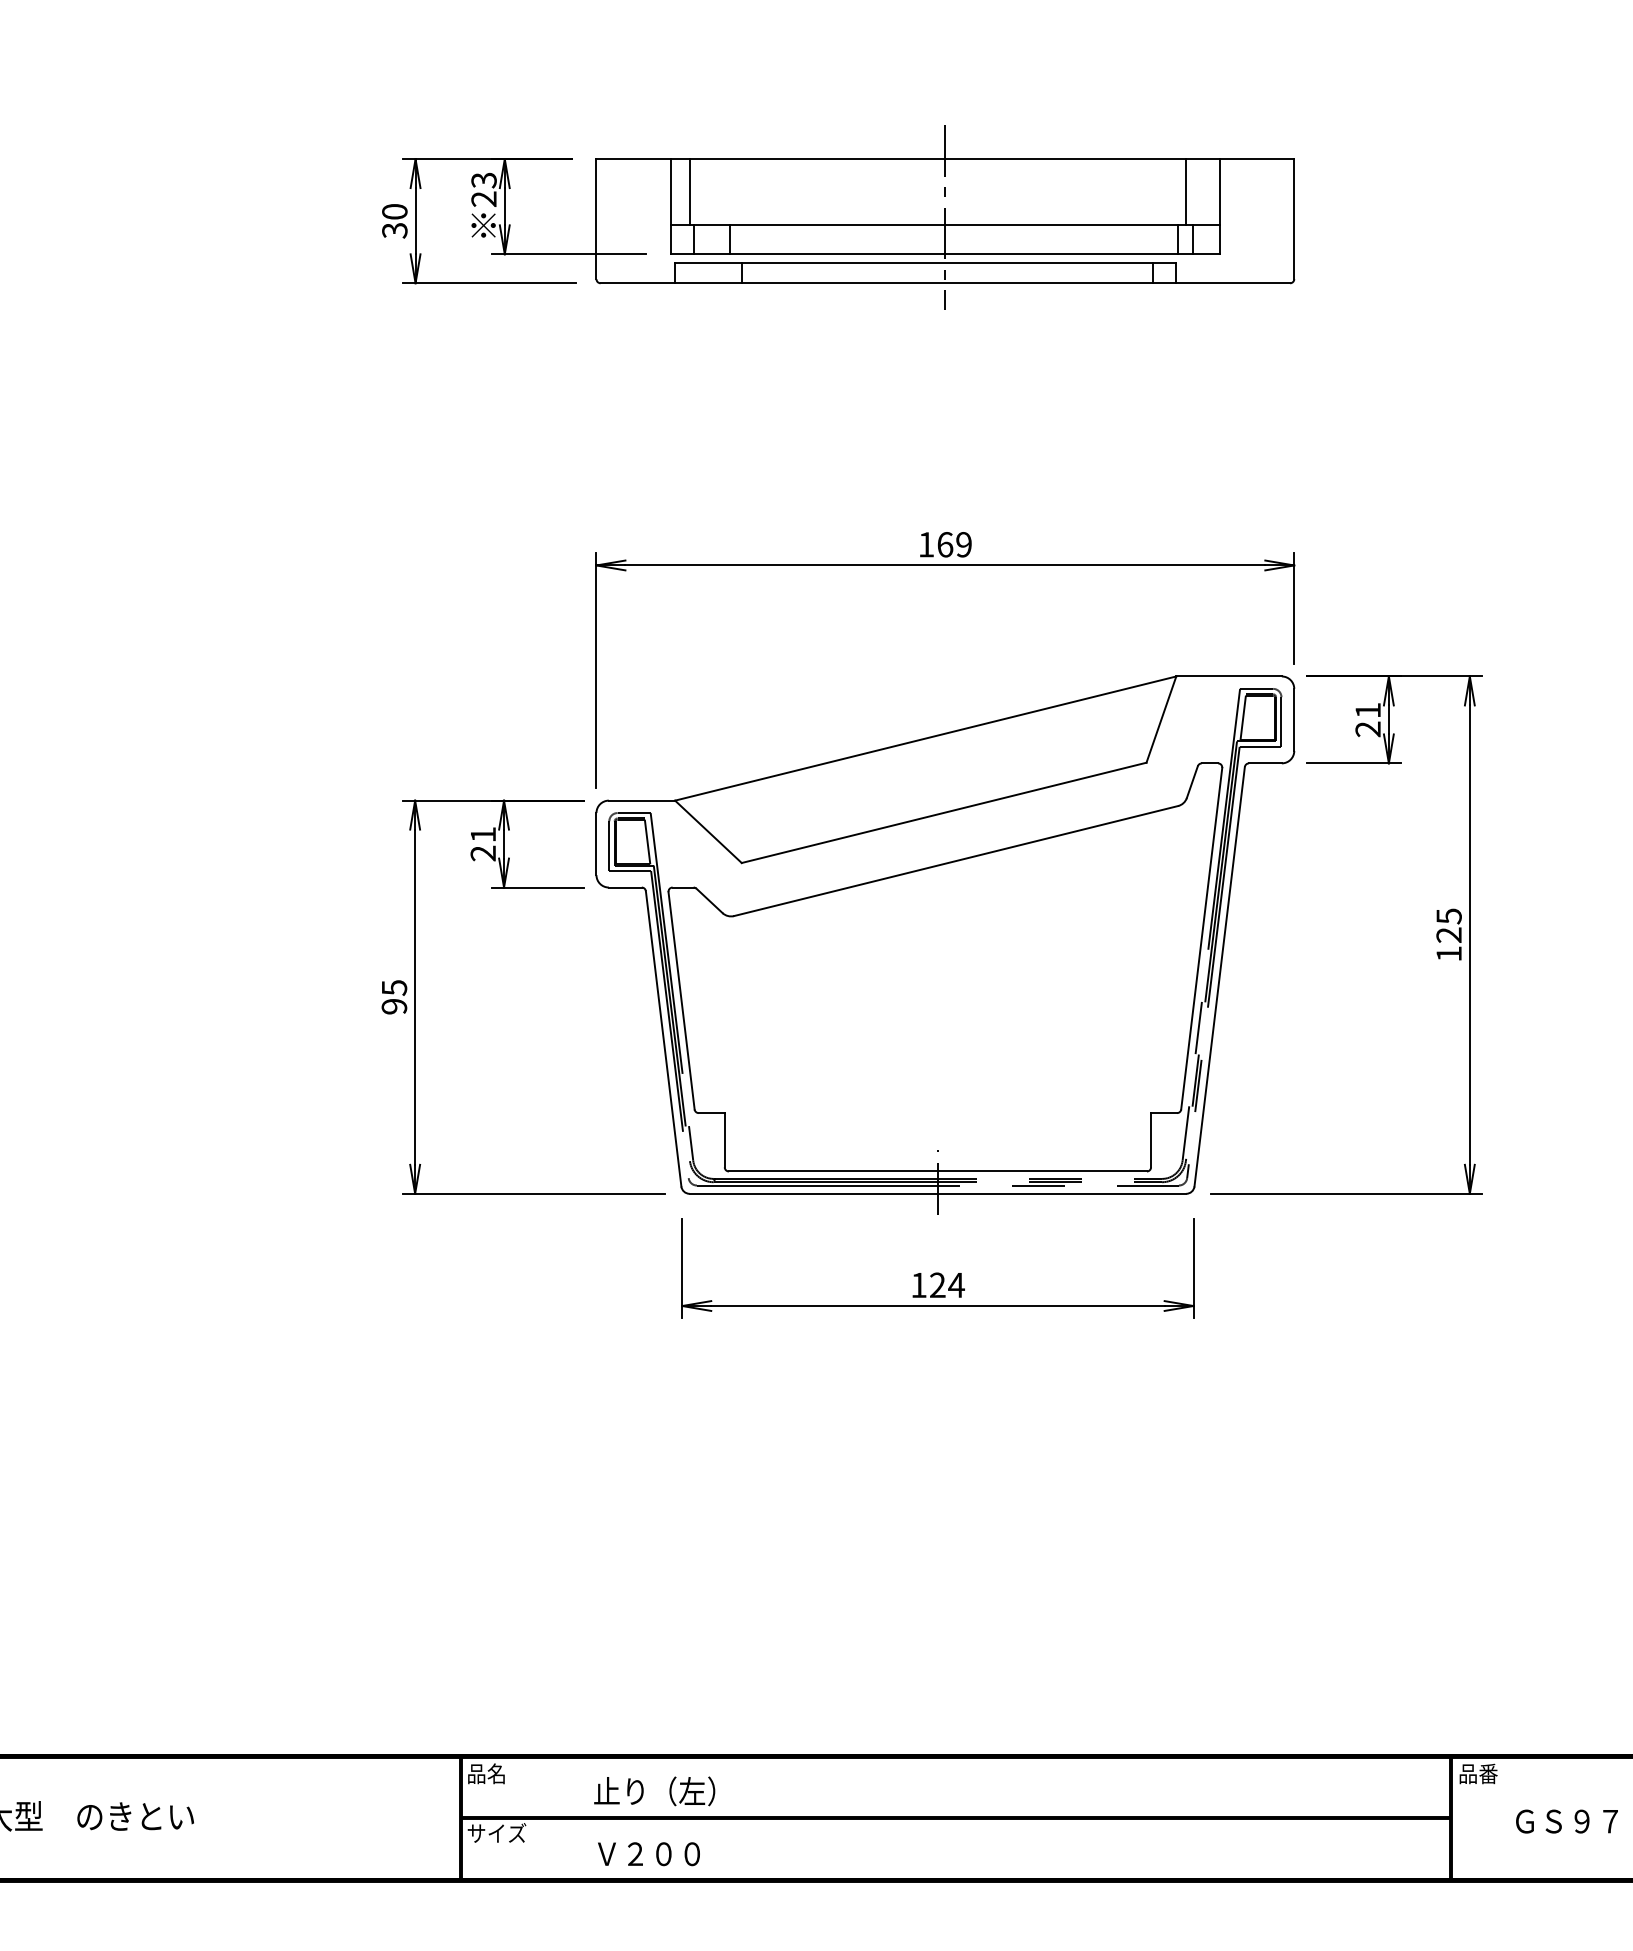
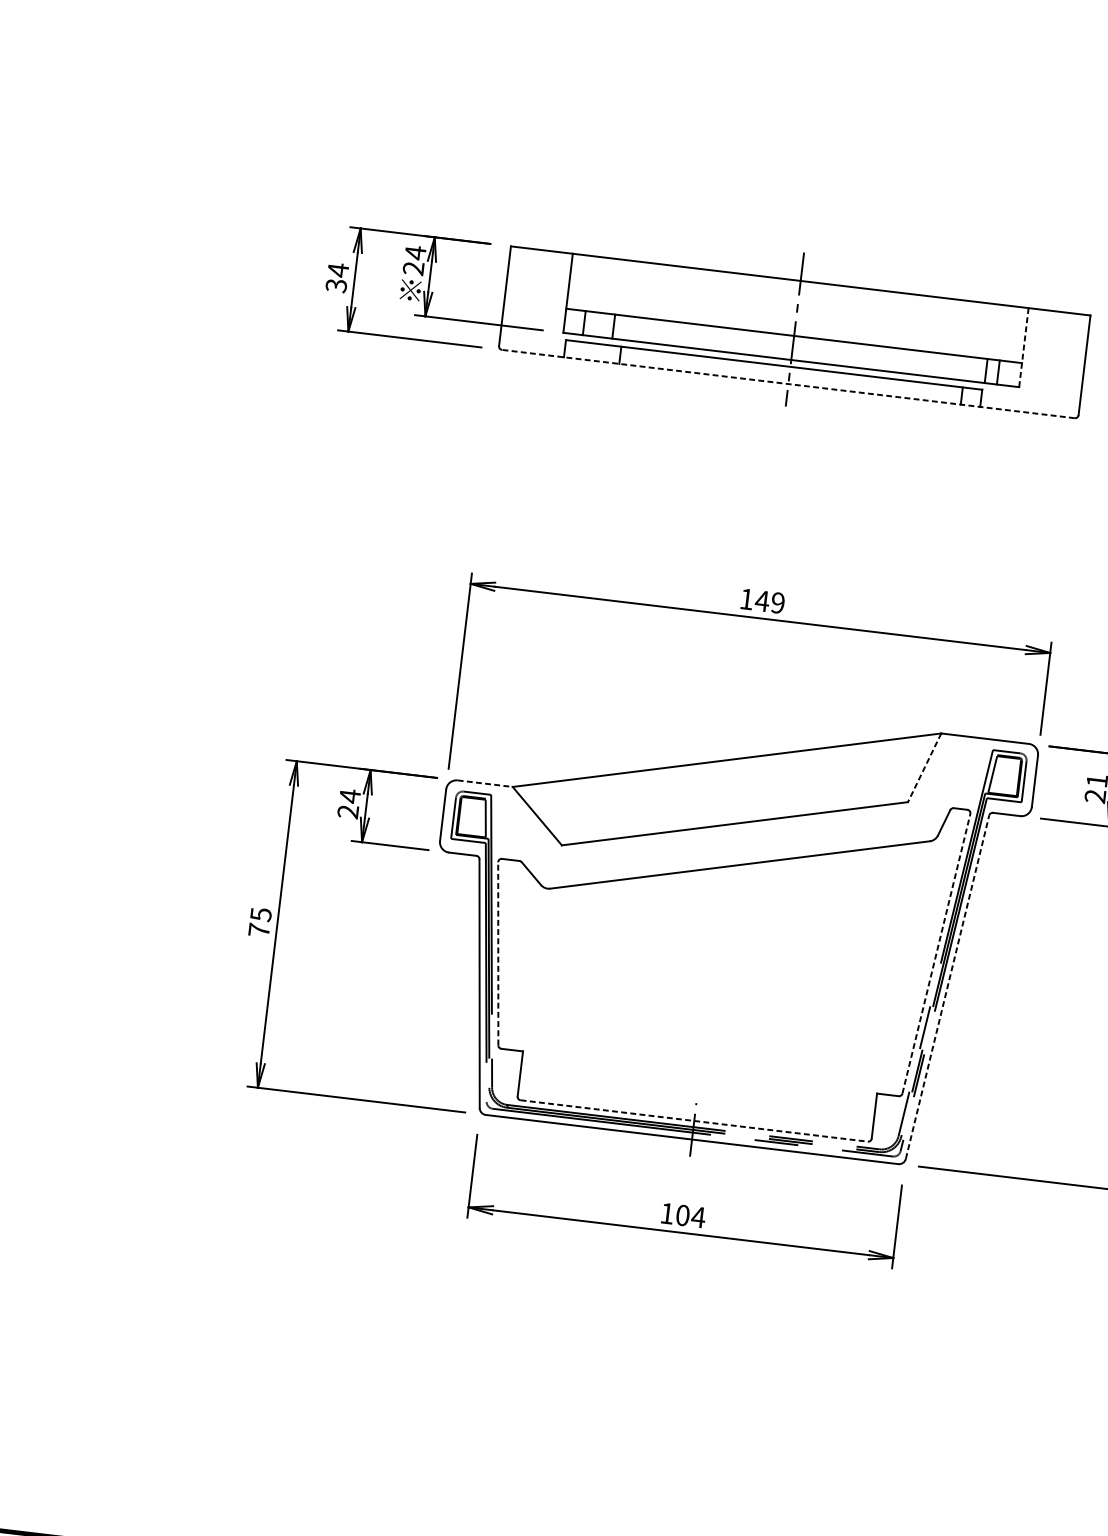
text: (483, 180) -> (415, 252), 23 -> 24
line: (689, 192) -> (584, 283), removed
line: (1186, 192) -> (997, 332), removed
line: (1219, 206) -> (1023, 347), solid -> dashed
text: (394, 211) -> (338, 269), 30 -> 34
line: (945, 283) -> (788, 384), solid -> dashed
text: (944, 544) -> (761, 600), 169 -> 149
line: (1161, 719) -> (924, 767), solid -> dashed
line: (642, 800) -> (485, 783), solid -> dashed
text: (483, 834) -> (350, 796), 21 -> 24
line: (1201, 938) -> (936, 953), solid -> dashed
line: (1219, 976) -> (947, 986), solid -> dashed
line: (681, 1000) -> (498, 953), solid -> dashed
text: (394, 1006) -> (259, 930), 95 -> 75
line: (938, 1171) -> (694, 1121), solid -> dashed
text: (937, 1285) -> (682, 1215), 124 -> 104

